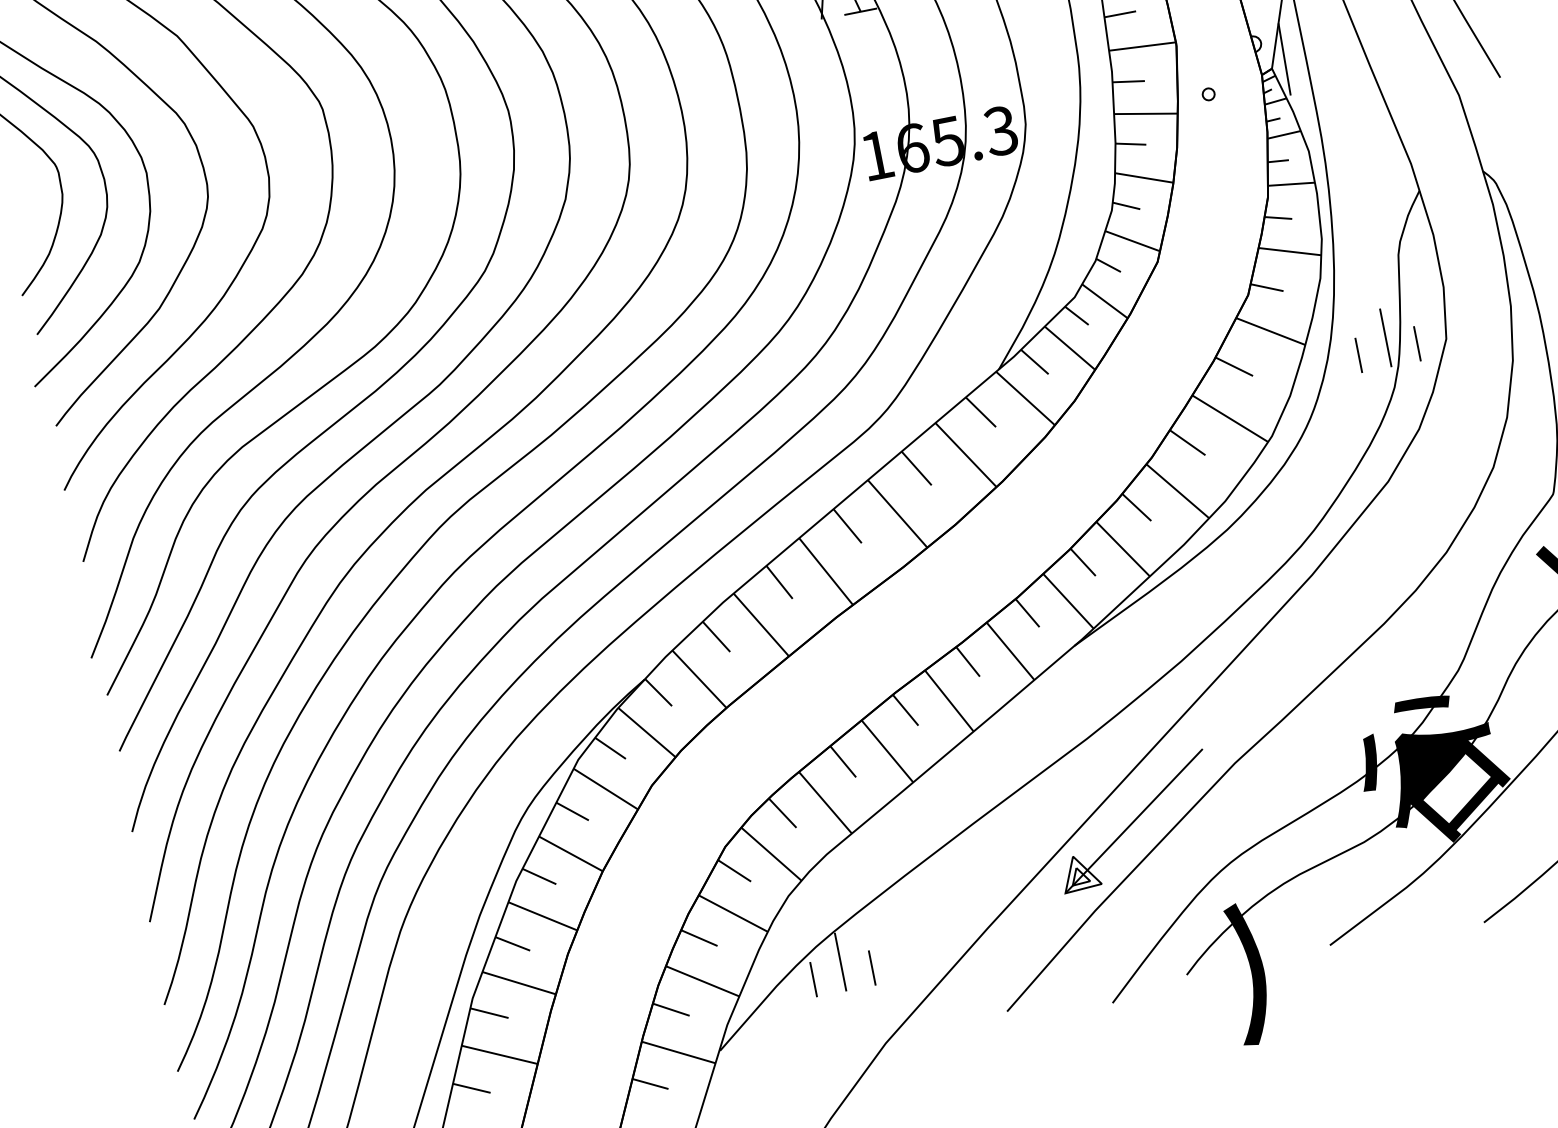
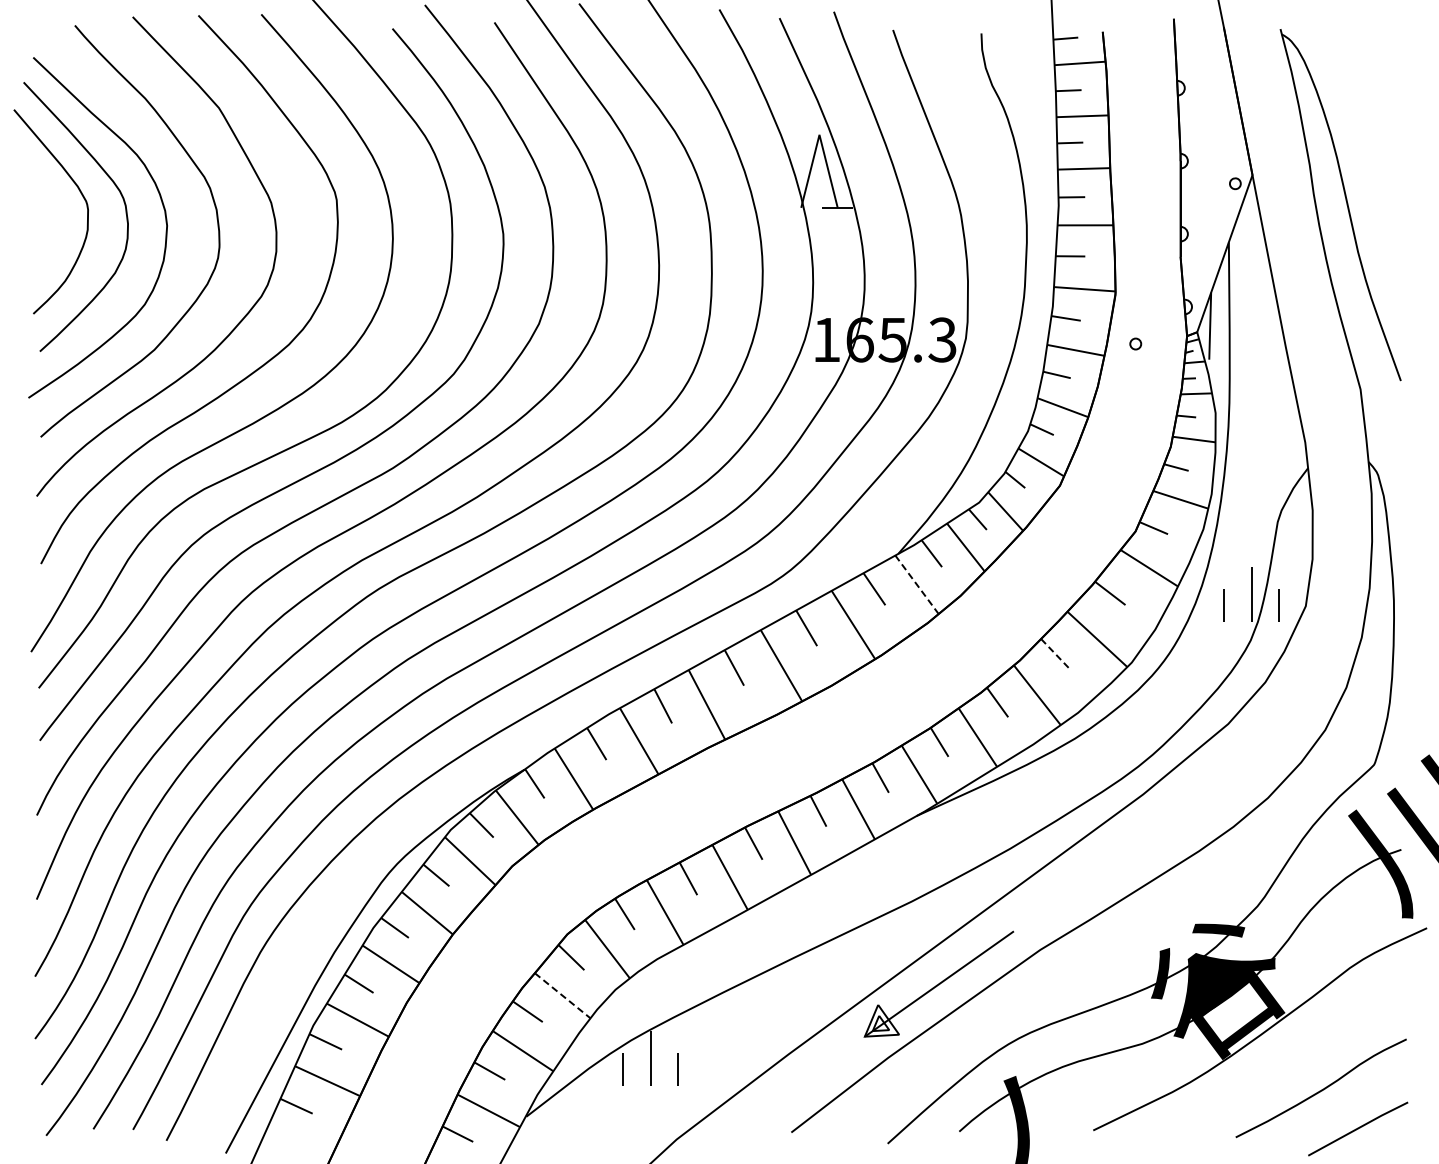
line: (1026, 399) -> (917, 585), solid -> dashed
line: (1187, 442) -> (1054, 653), solid -> dashed
line: (733, 913) -> (562, 995), solid -> dashed

